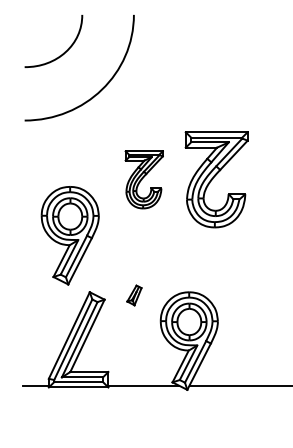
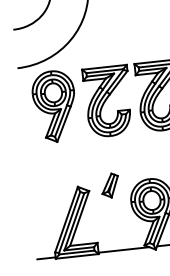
part: (144, 179) -> (108, 101), size x1.67
part: (69, 235) -> (54, 106), moved
part: (134, 295) -> (110, 185), size x1.67

